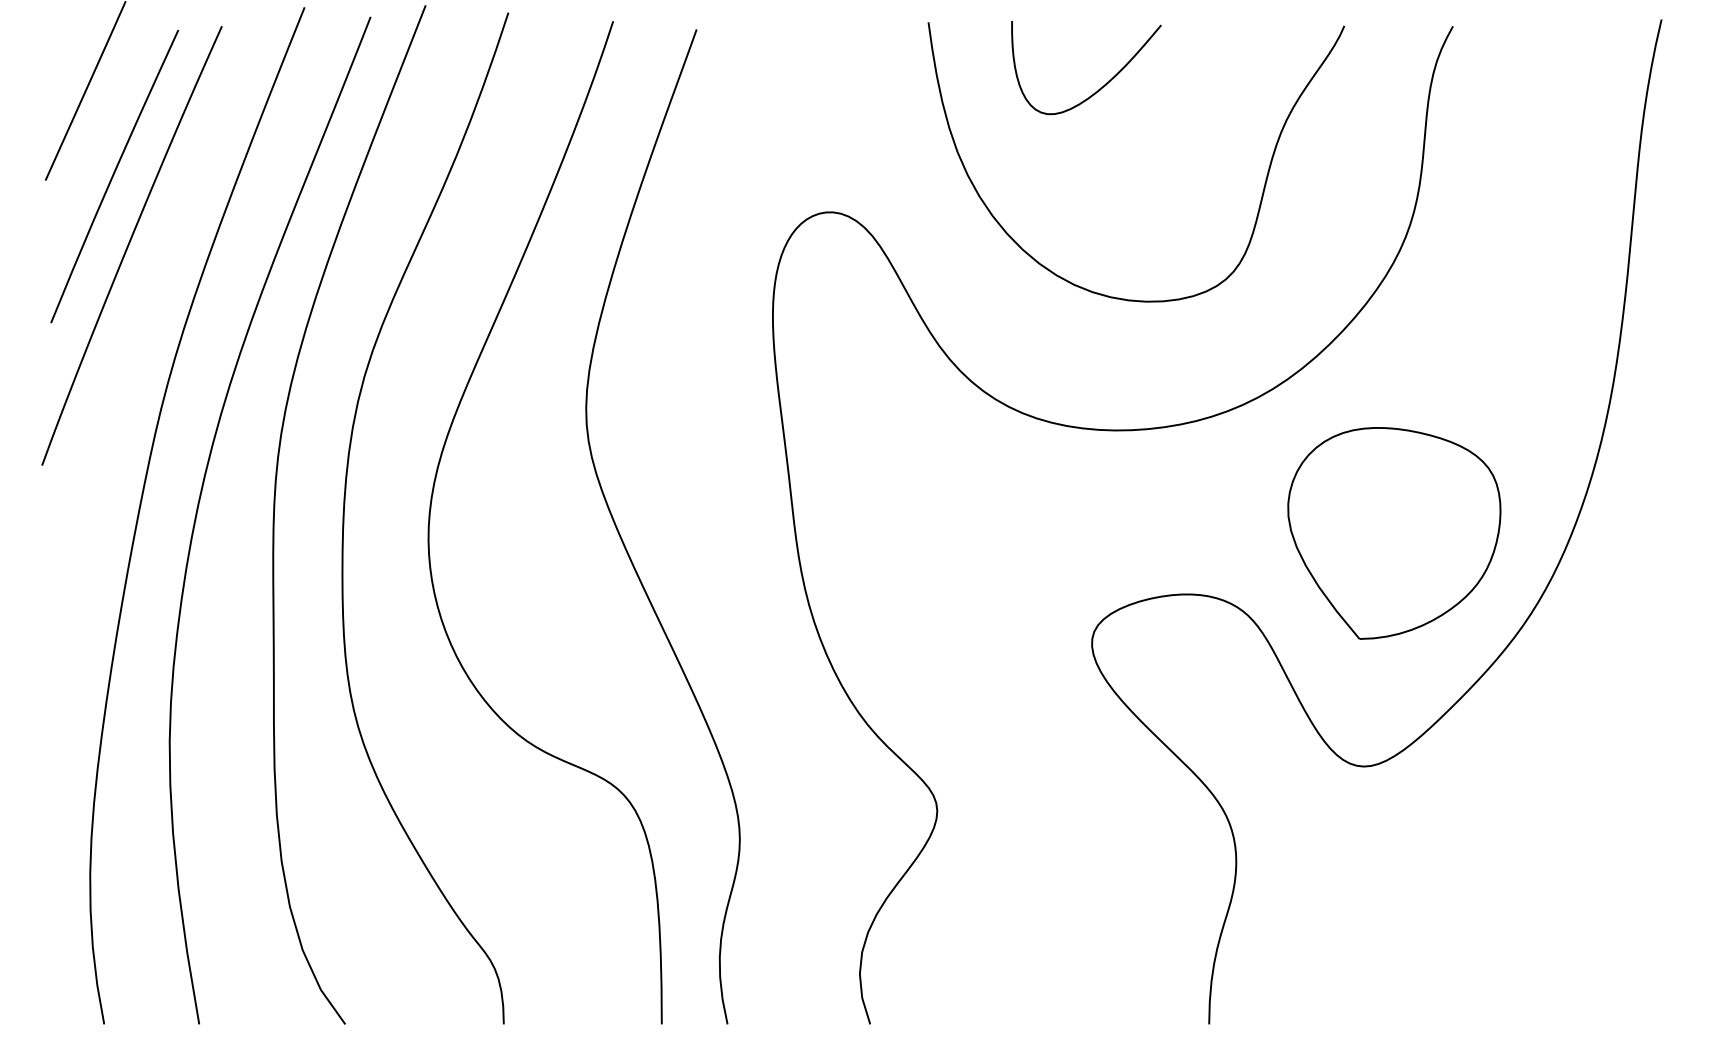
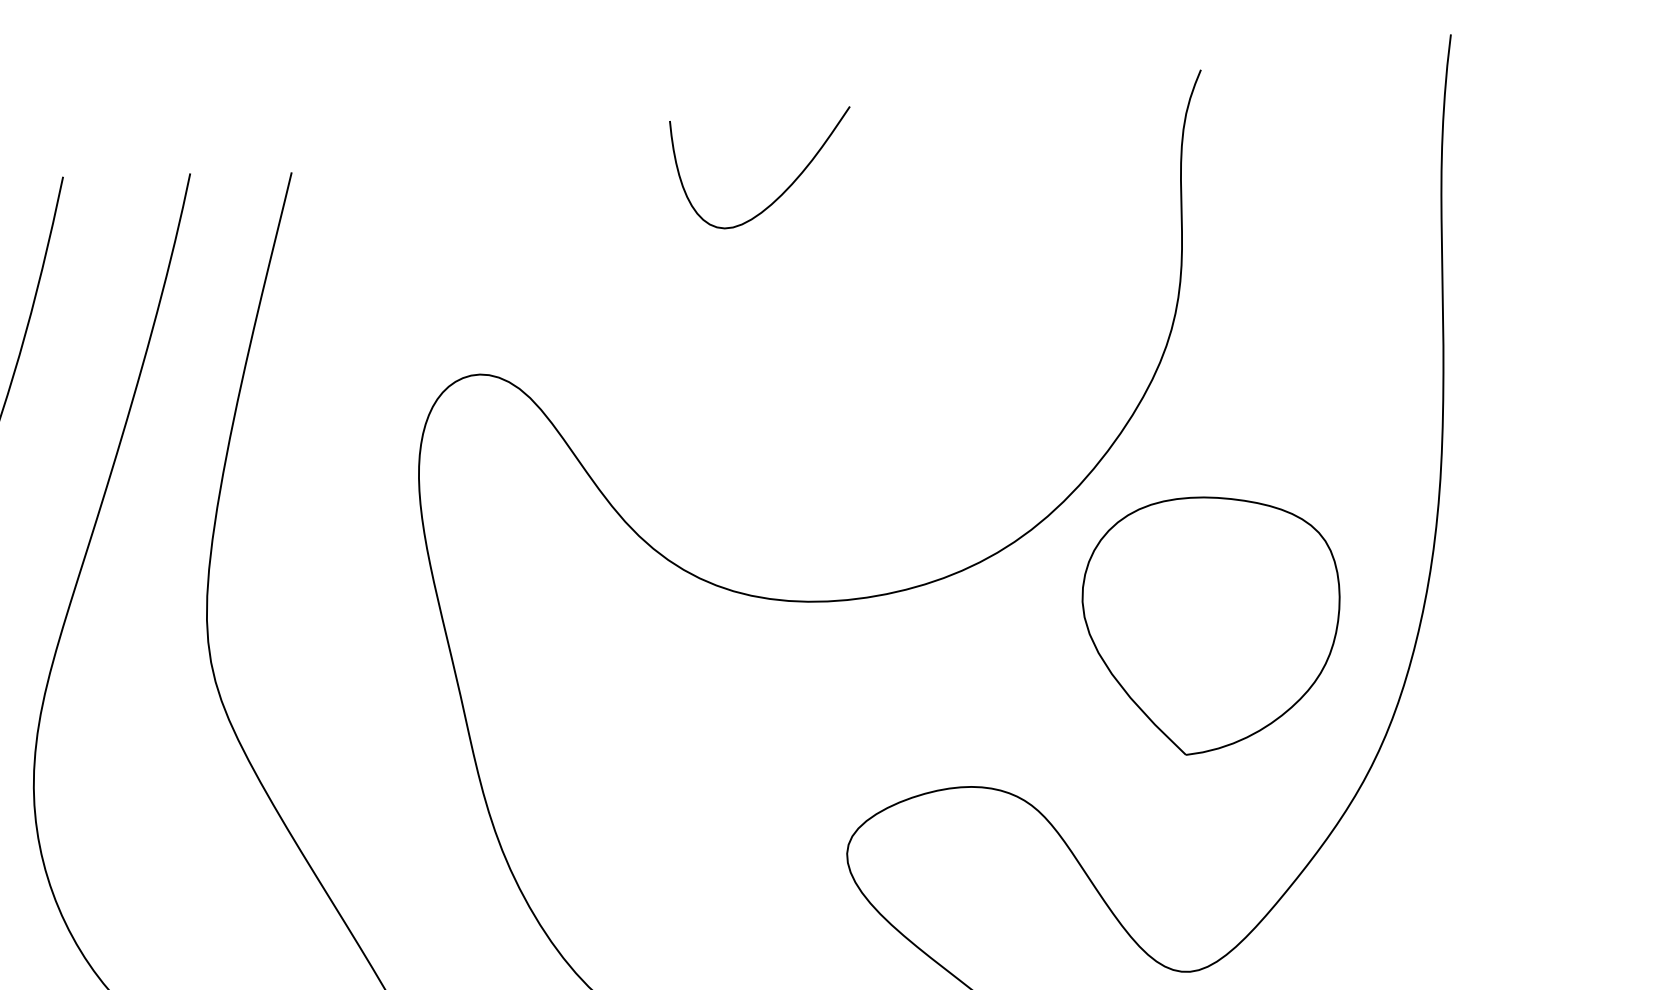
curve: (1261, 195) -> (992, 298), removed
part: (1394, 533) -> (1214, 623), moved

